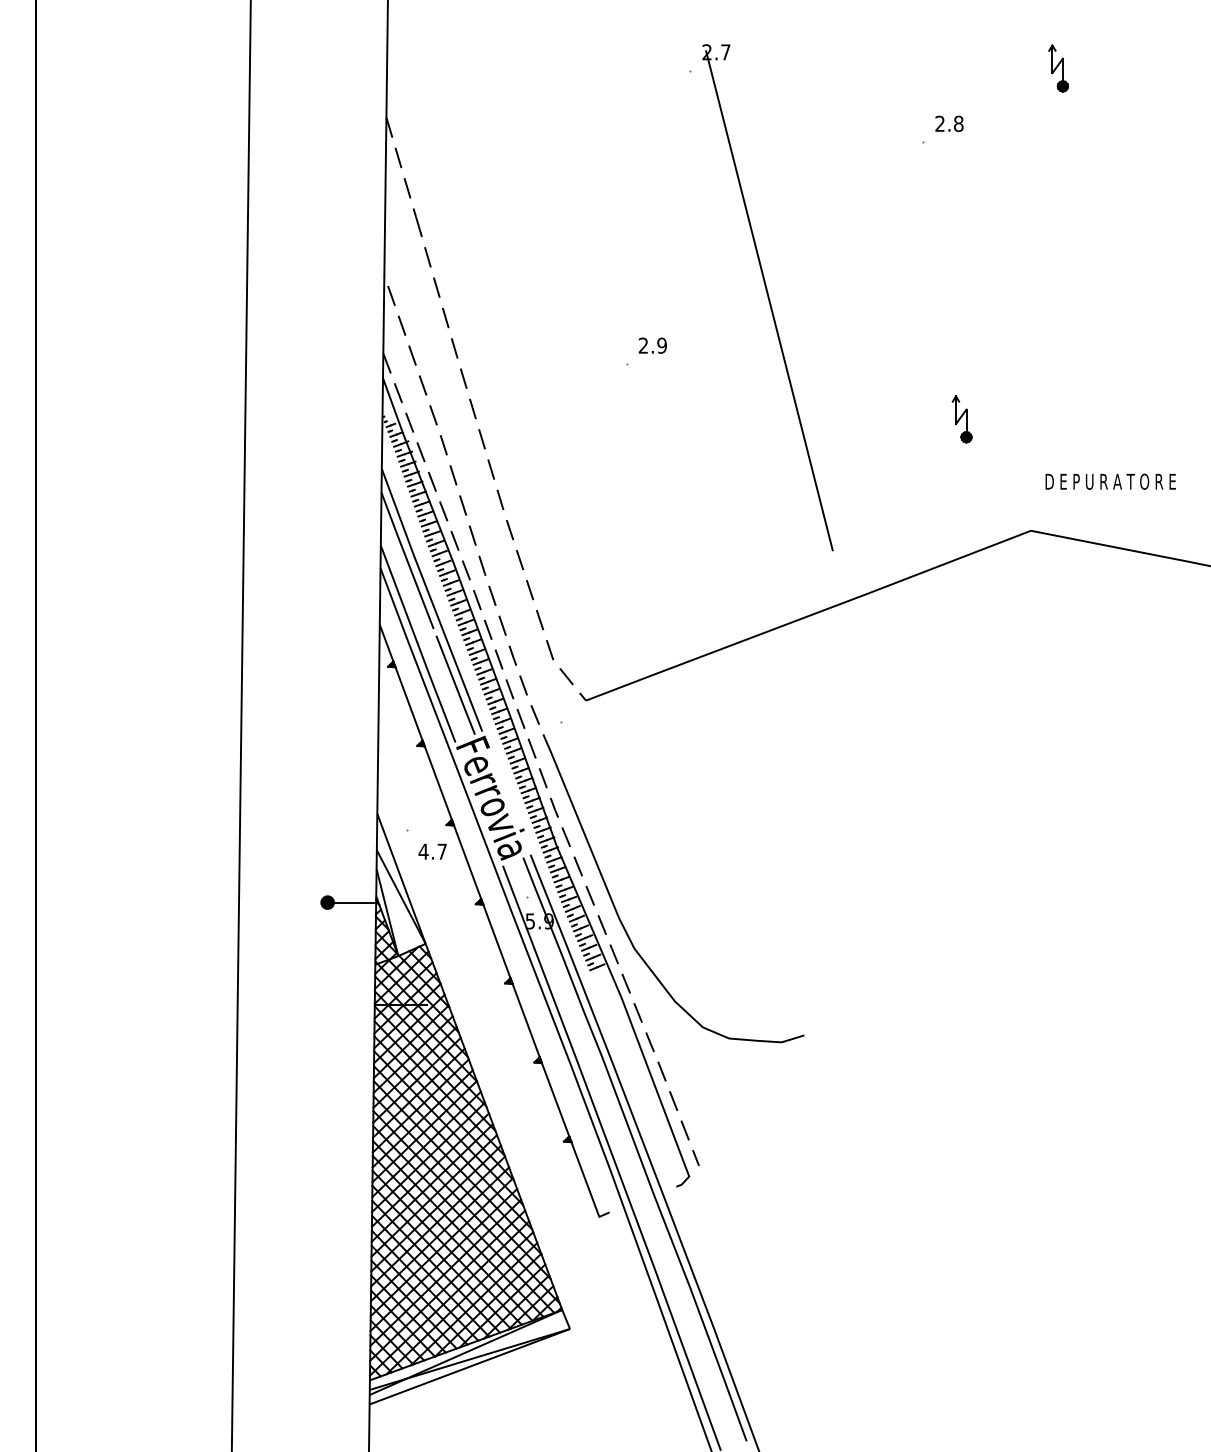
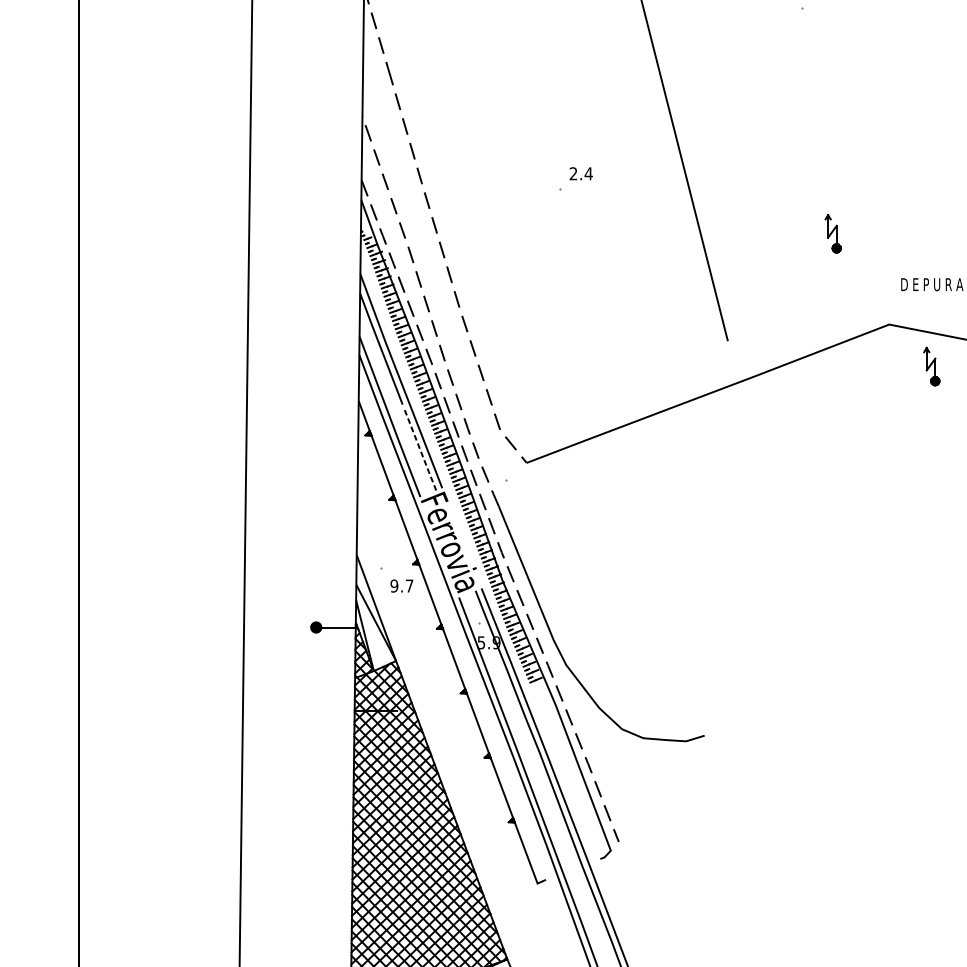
text: (662, 345) -> (589, 173), 2.9 -> 2.4
part: (1082, 582) -> (931, 366), added
line: (455, 685) -> (420, 450), solid -> dashed
text: (423, 851) -> (394, 585), 4.7 -> 9.7

